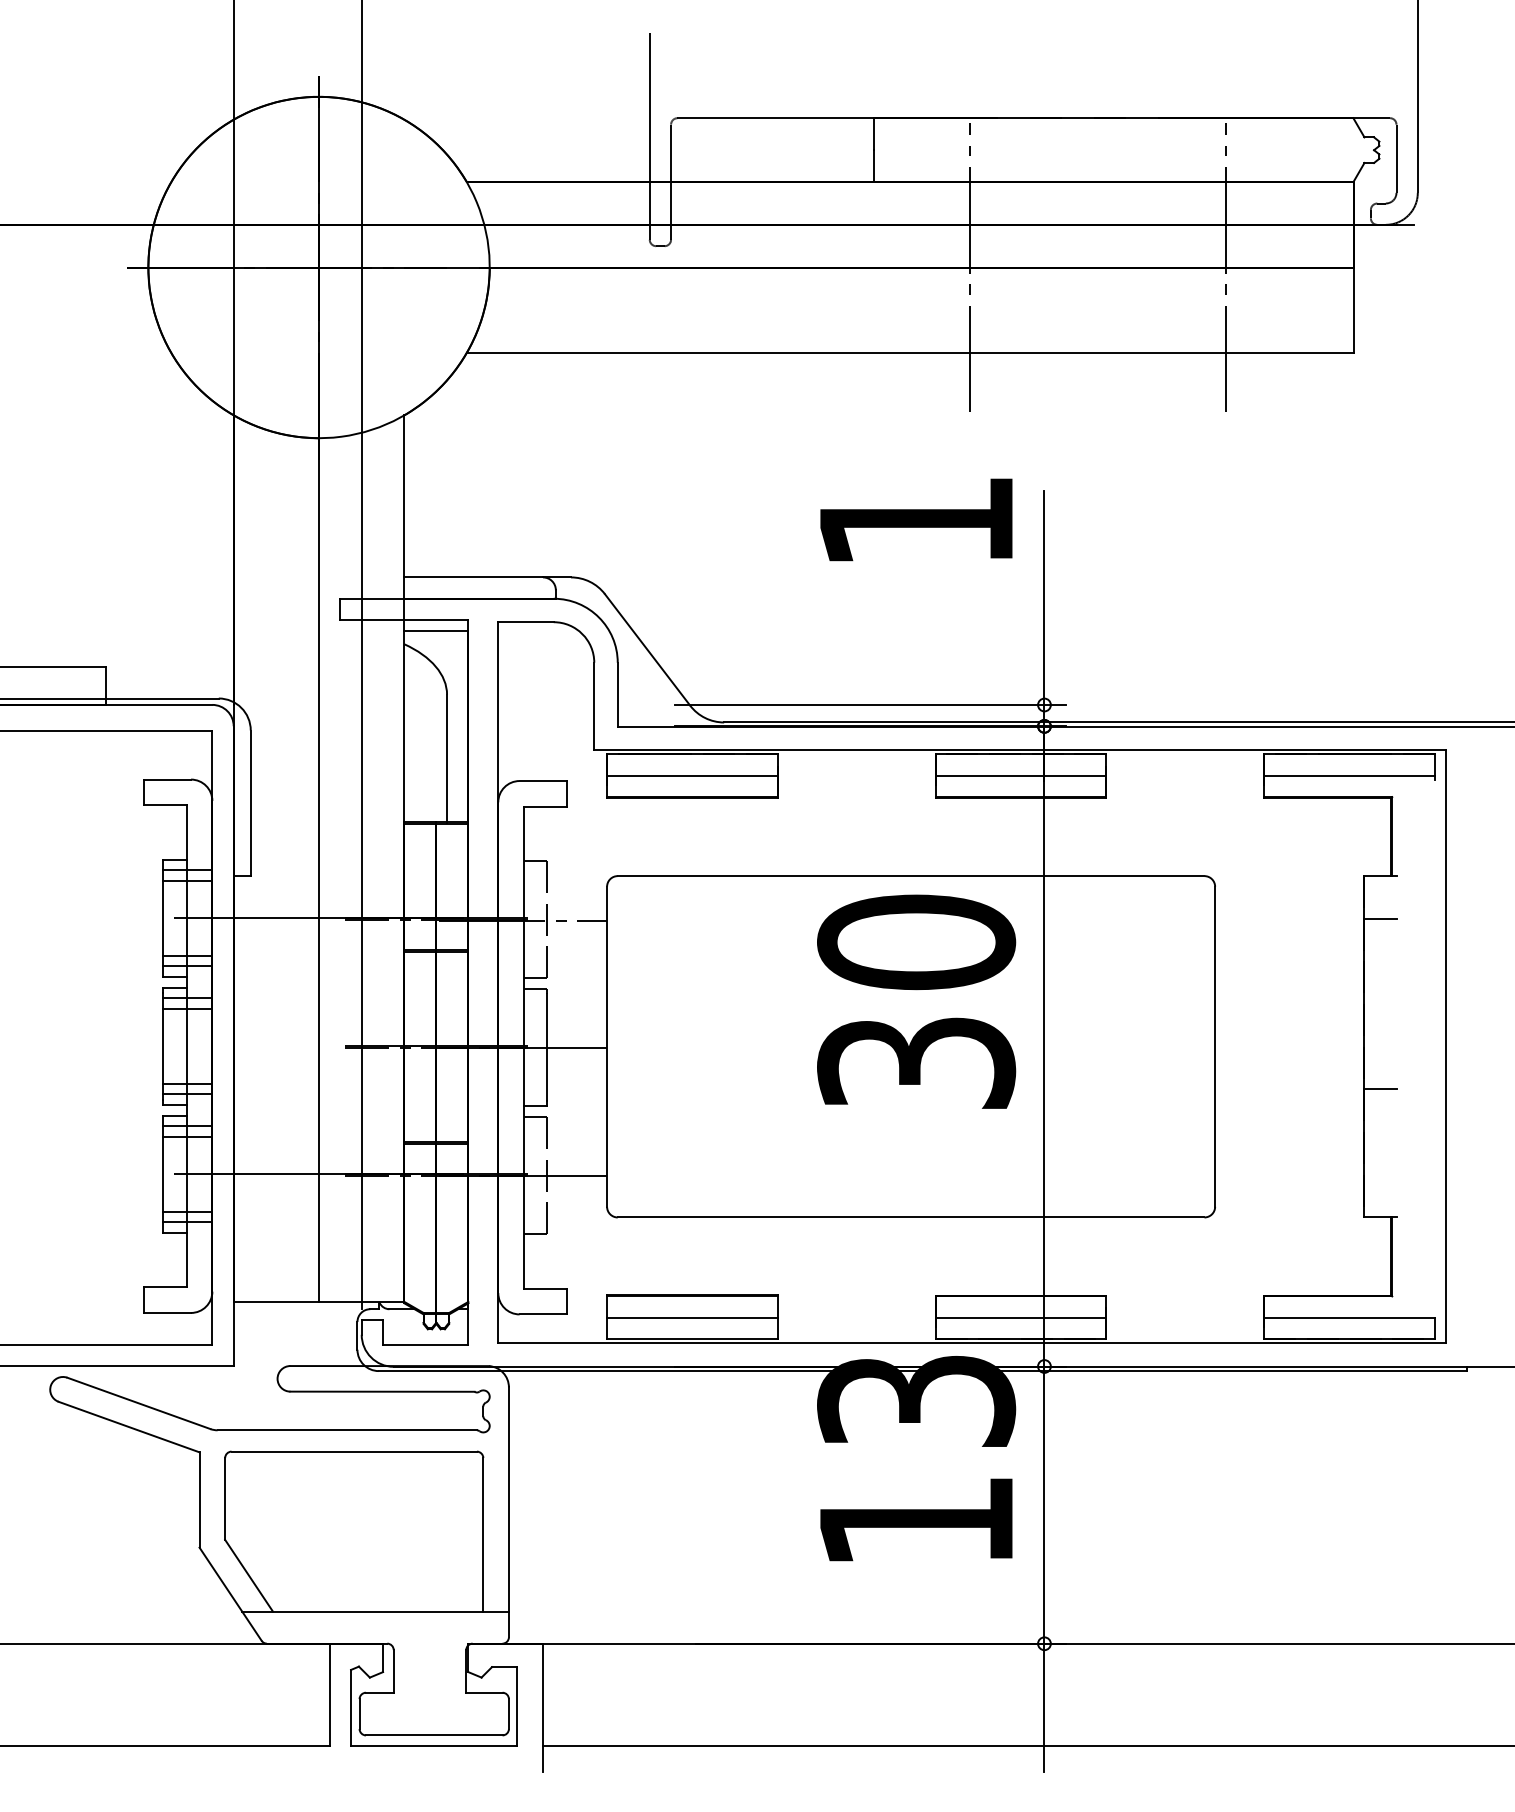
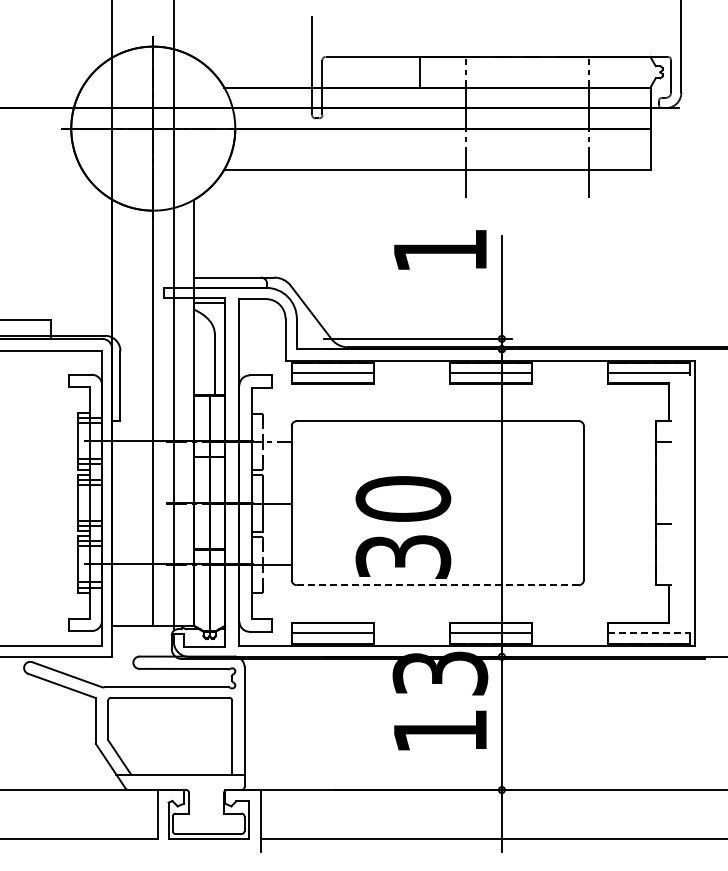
text: (916, 1001) -> (403, 527), moved
line: (910, 1218) -> (437, 585), solid -> dashed
line: (1351, 1317) -> (649, 633), solid -> dashed

